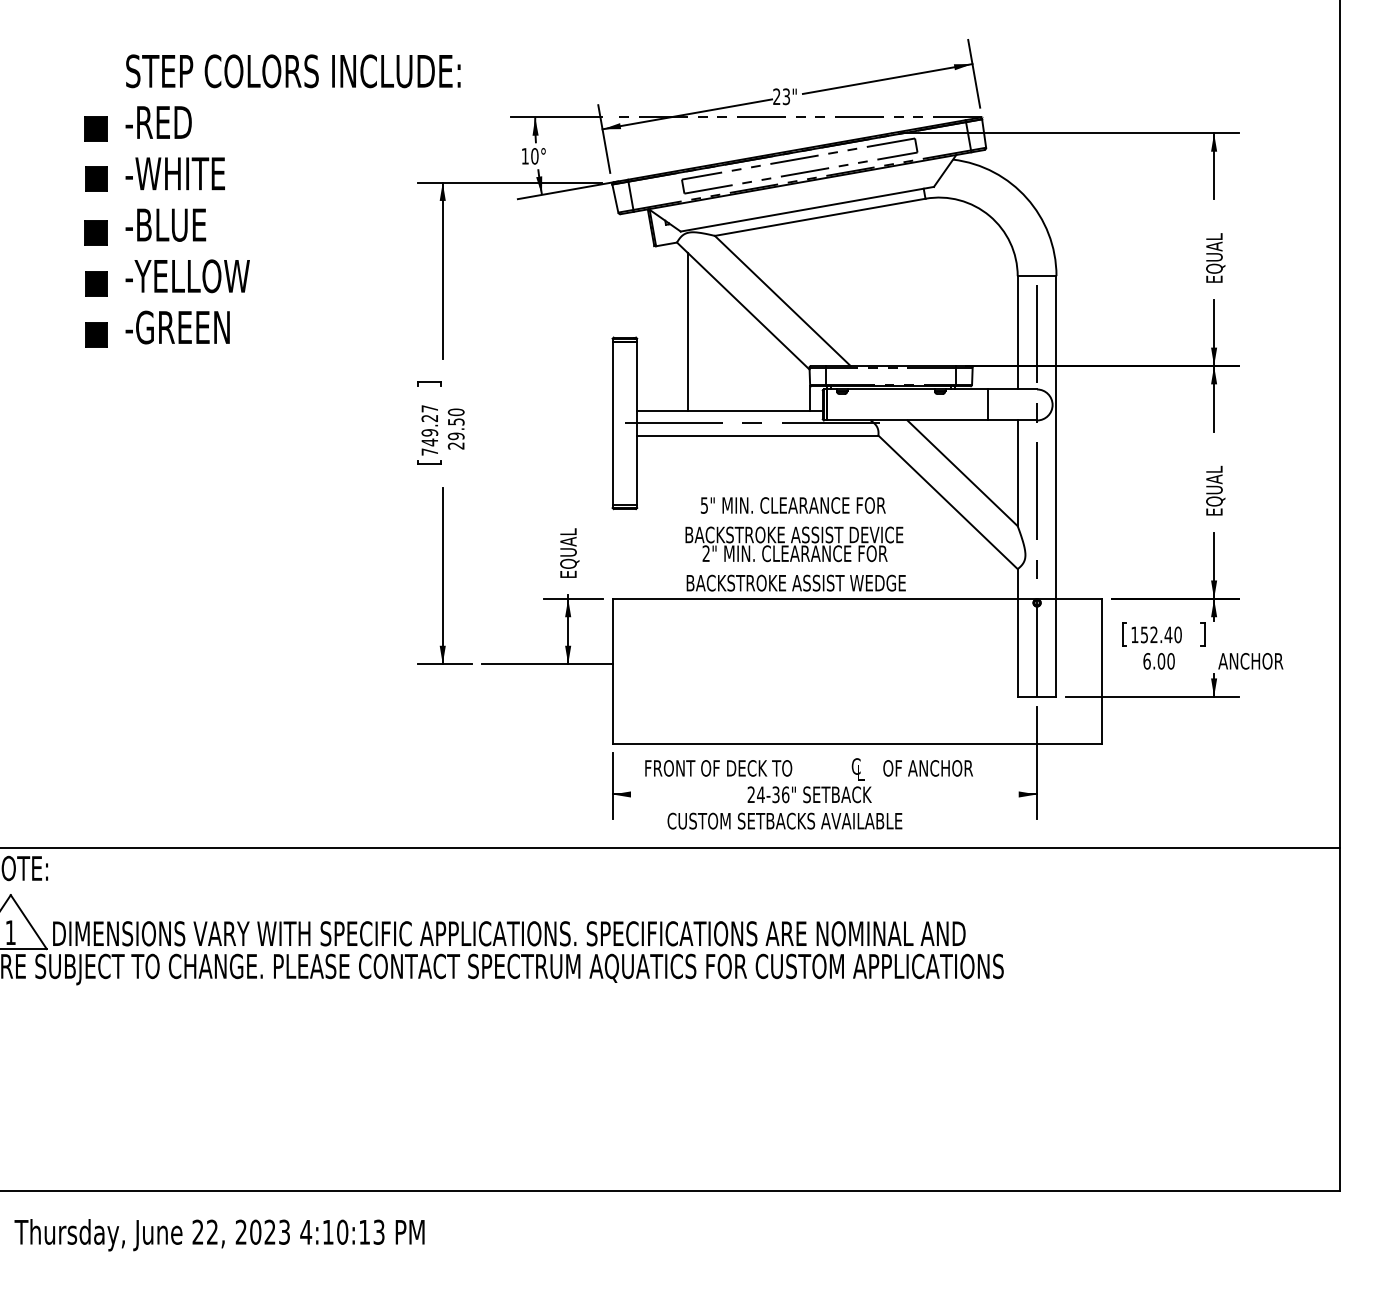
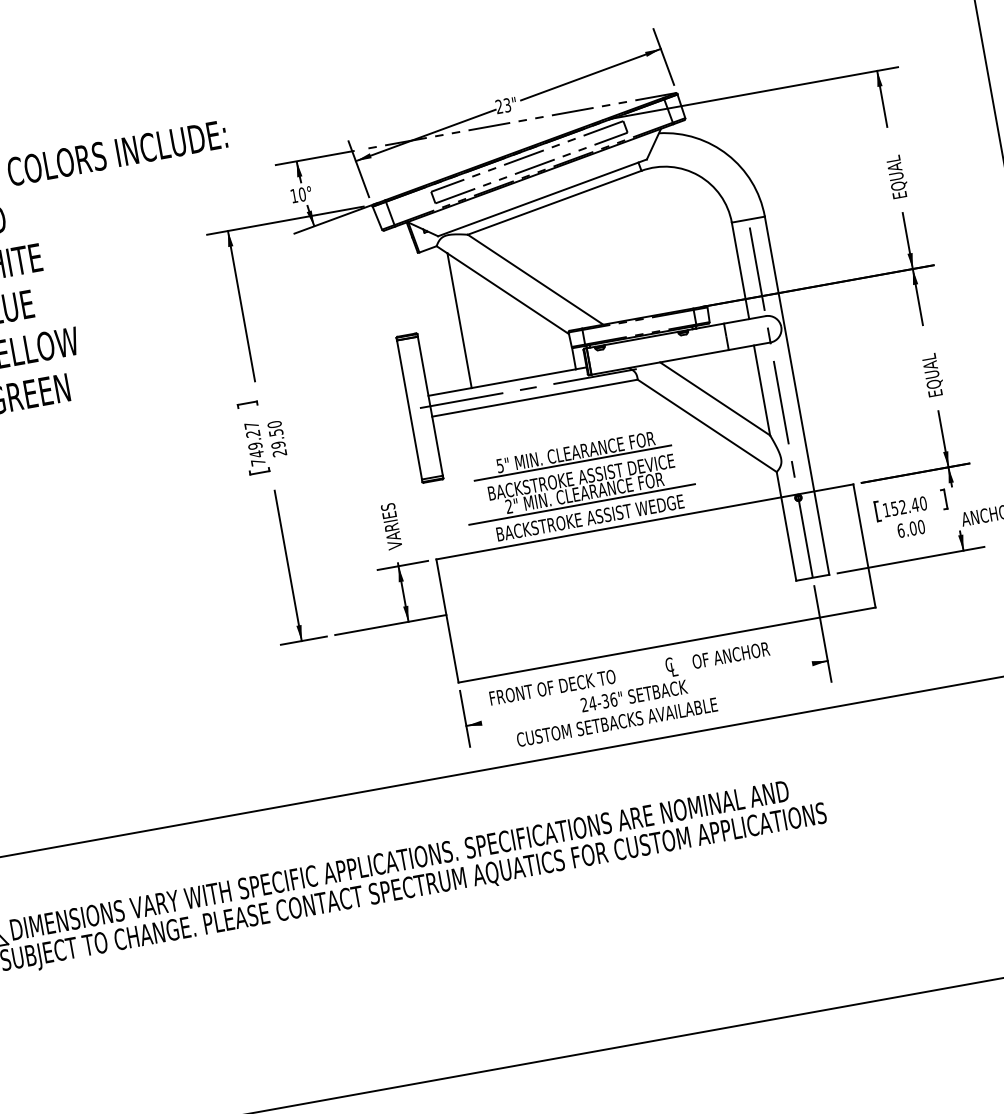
line: (787, 517) -> (572, 463), added
text: (569, 552) -> (392, 526), EQUAL -> VARIES
line: (789, 566) -> (582, 504), added

